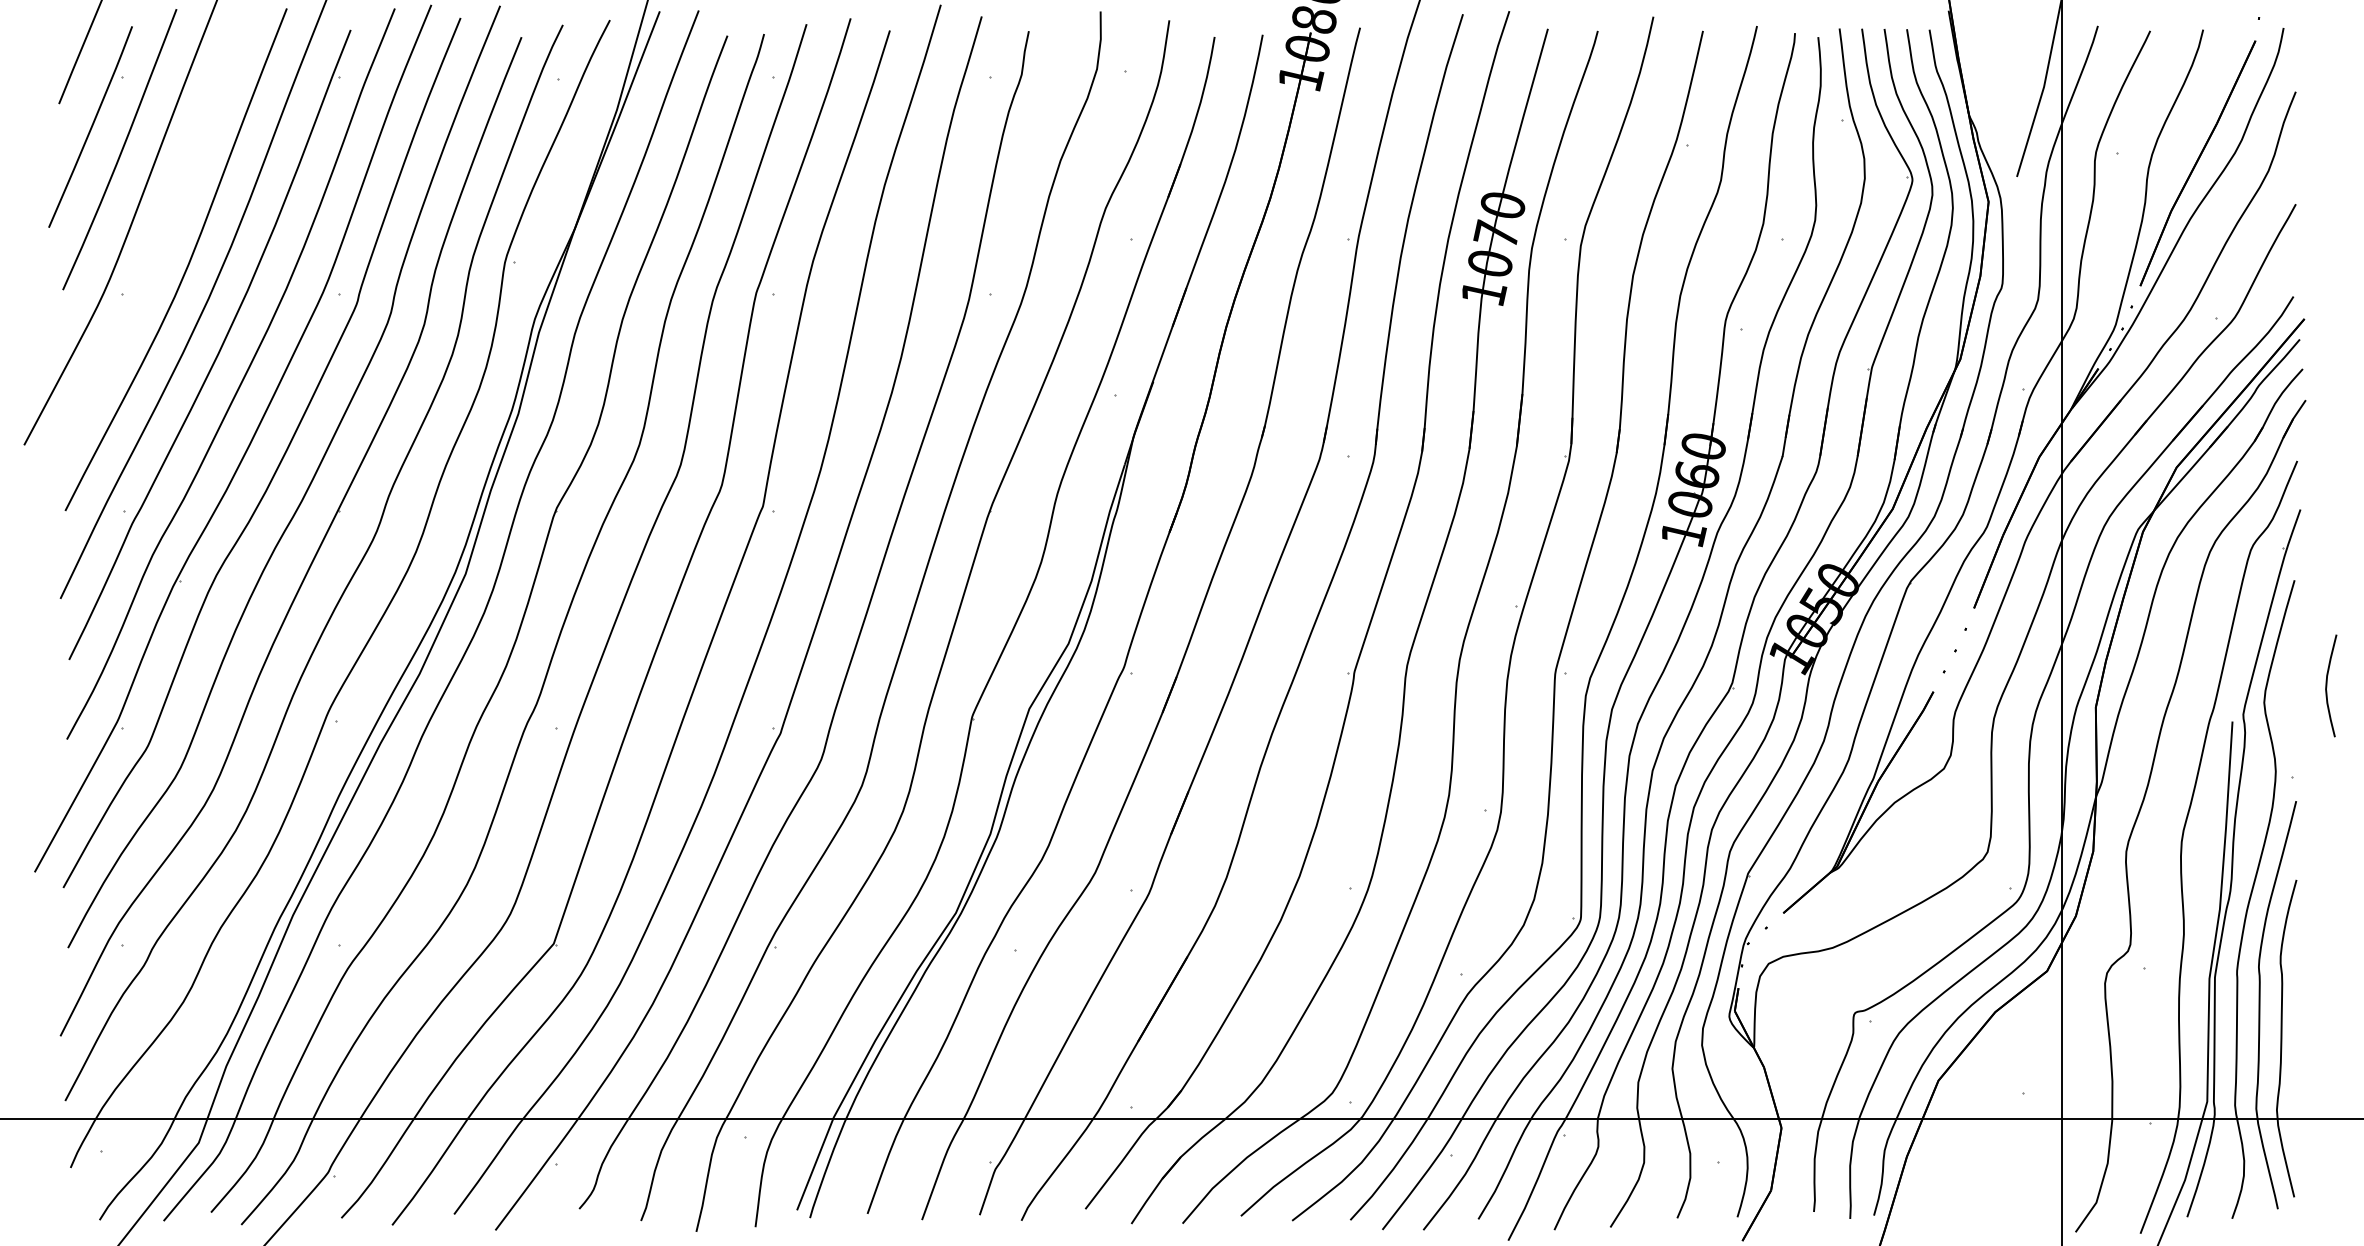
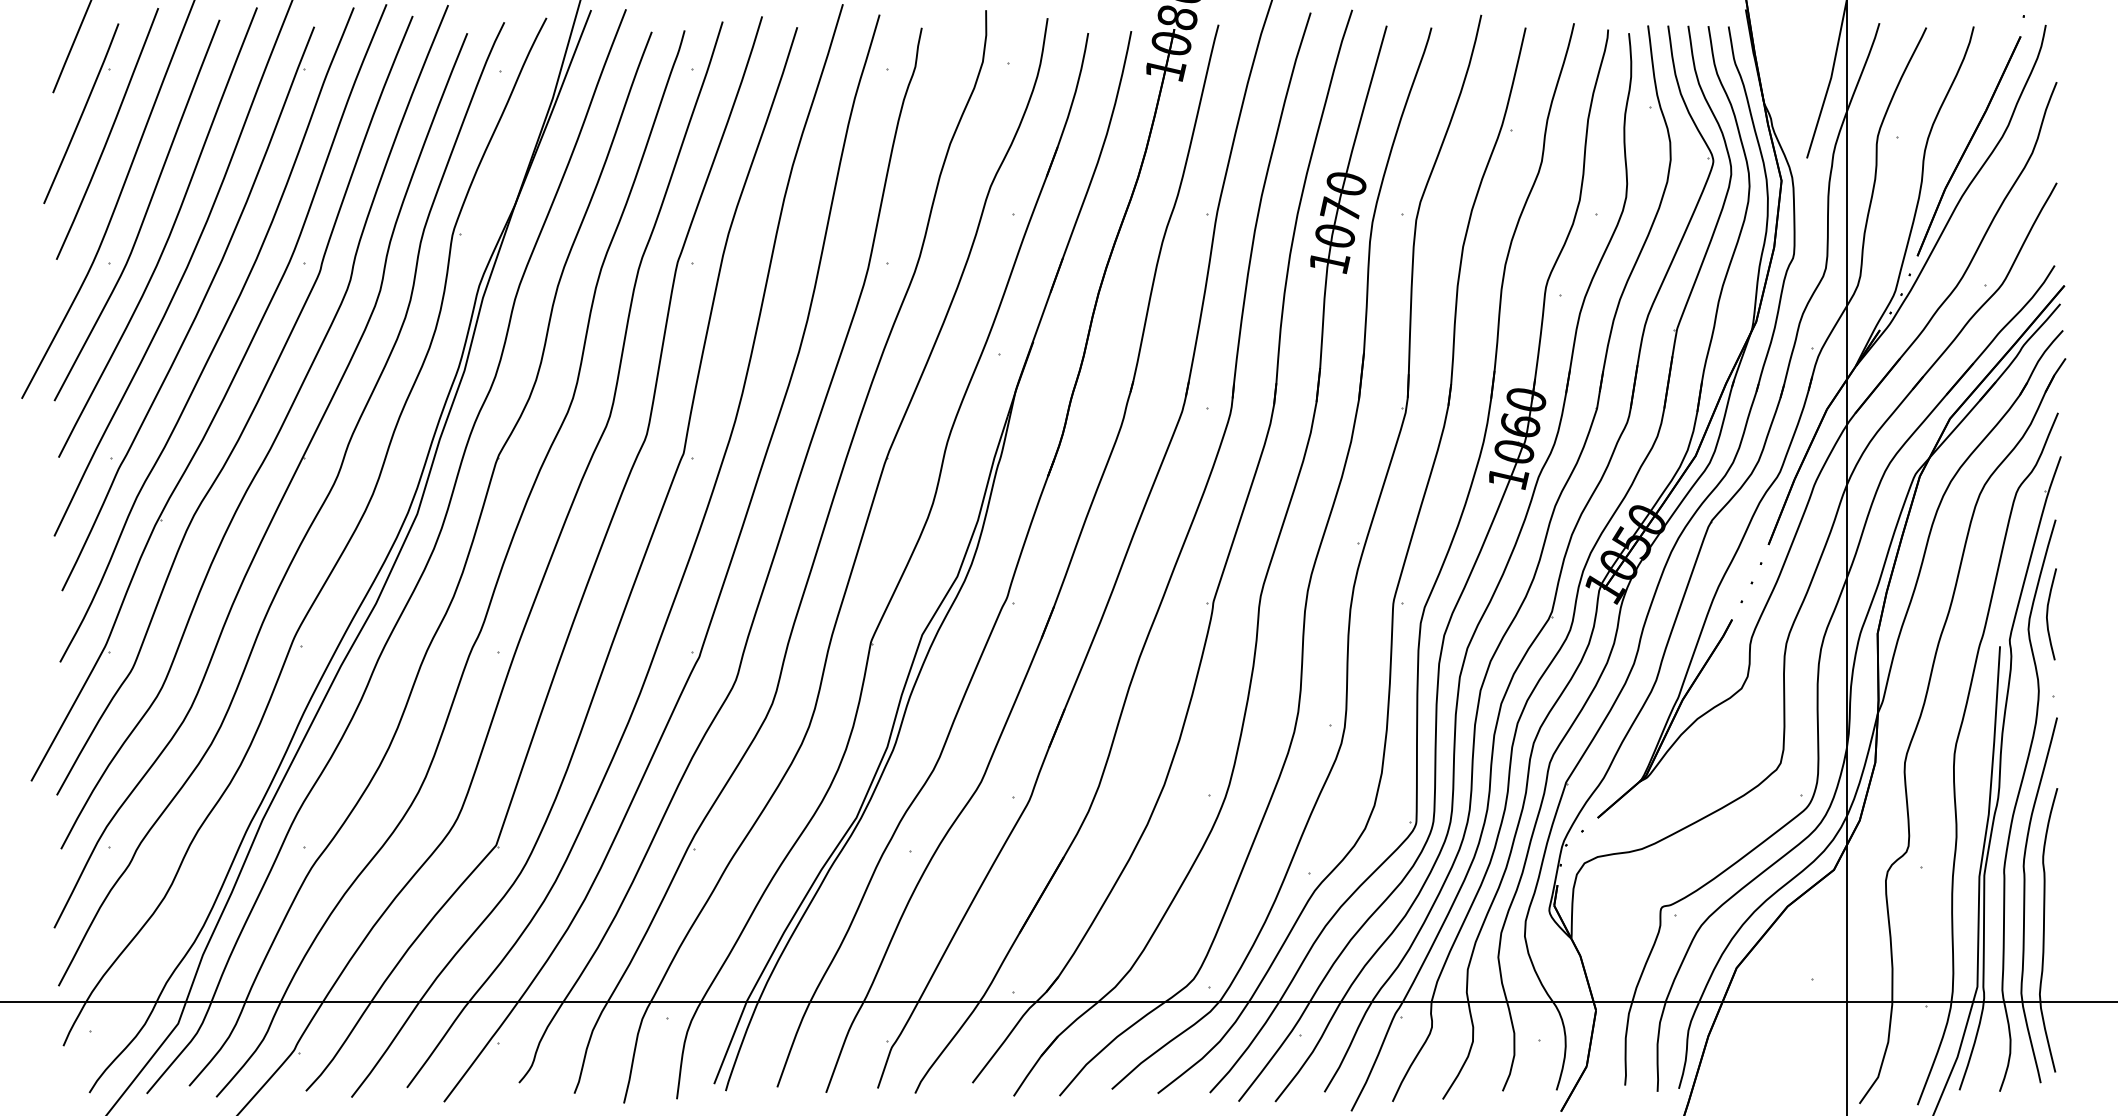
curve: (161, 239) -> (144, 214), added
curve: (2327, 684) -> (2048, 613), moved

